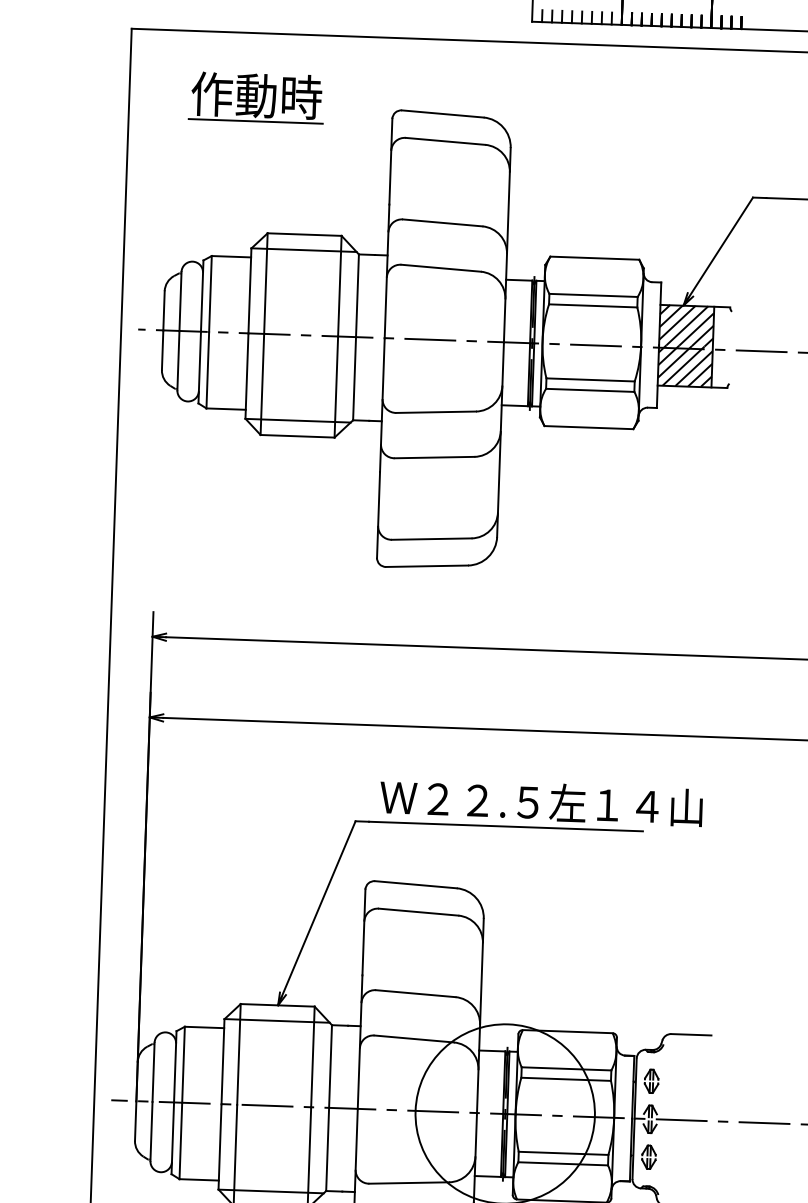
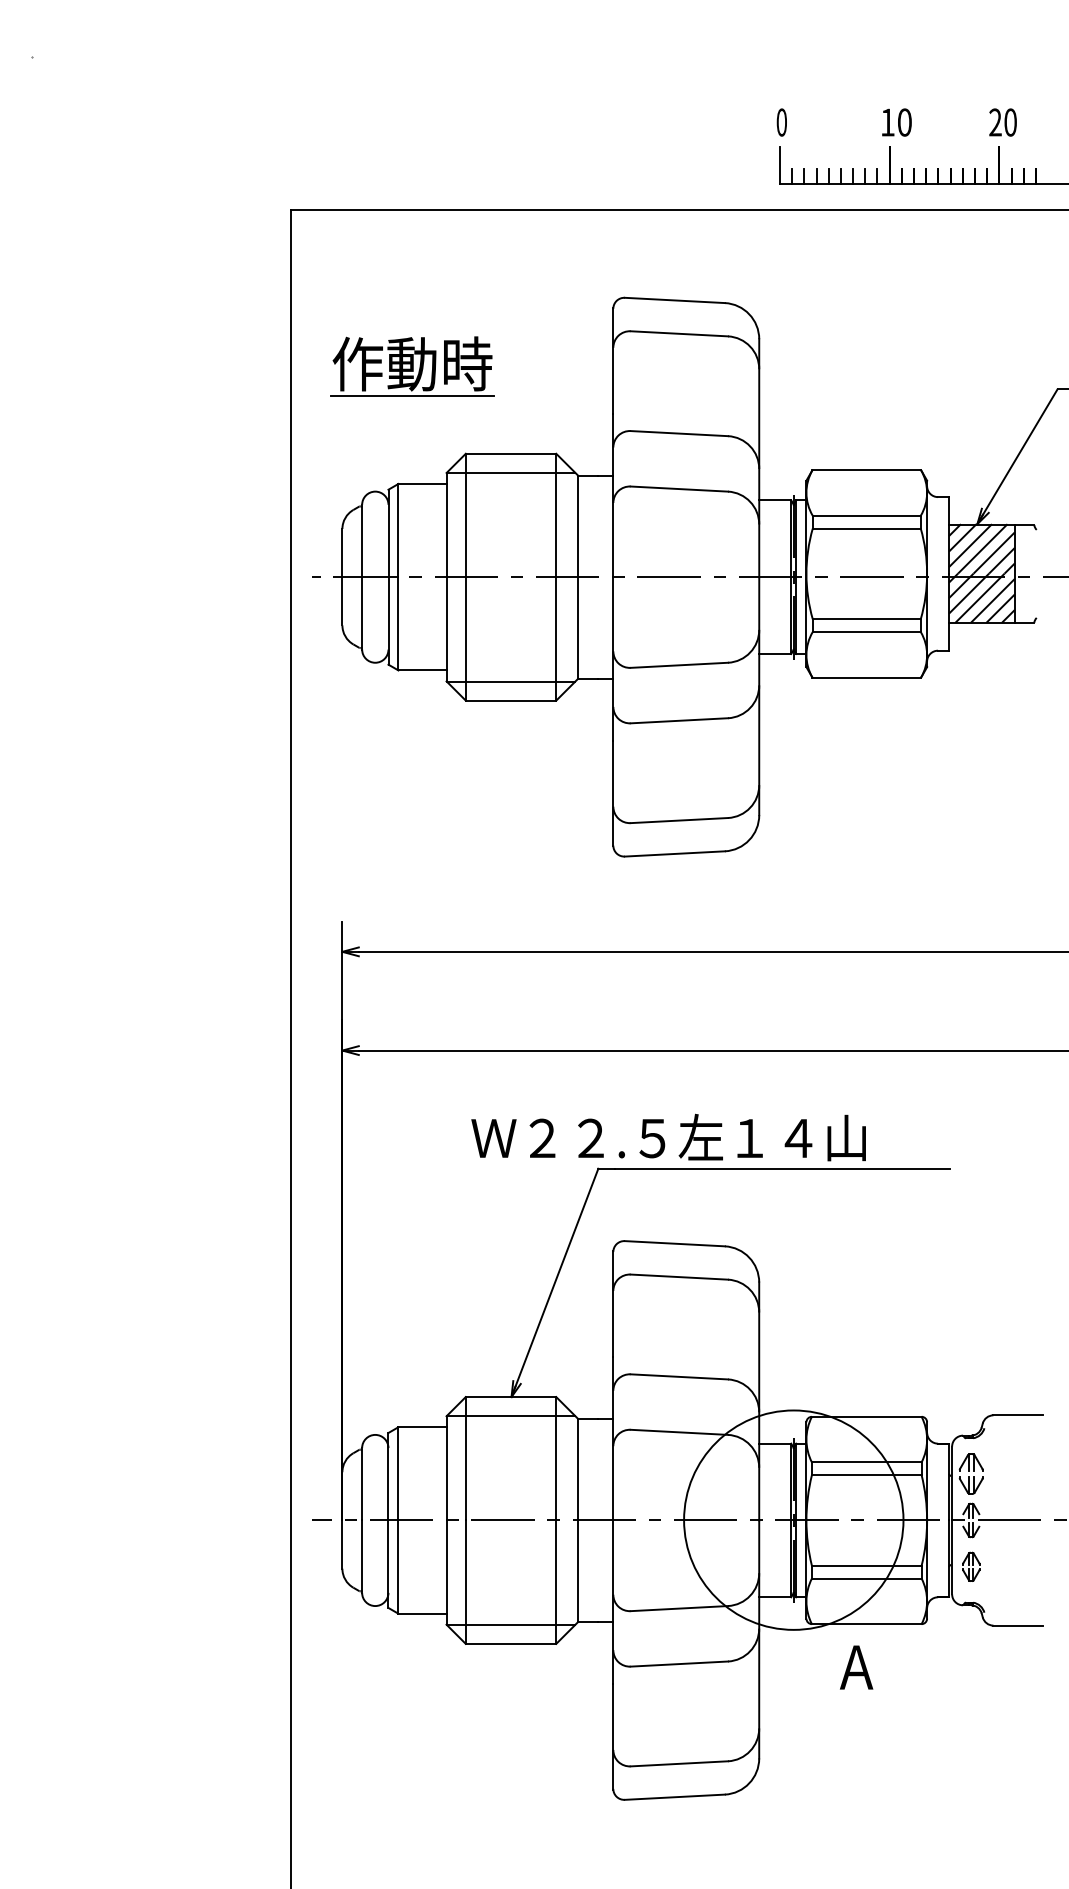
part: (256, 97) -> (412, 366), moved
text: (541, 802) -> (668, 1137), moved
part: (651, 1080) -> (971, 1473), size x1.4

